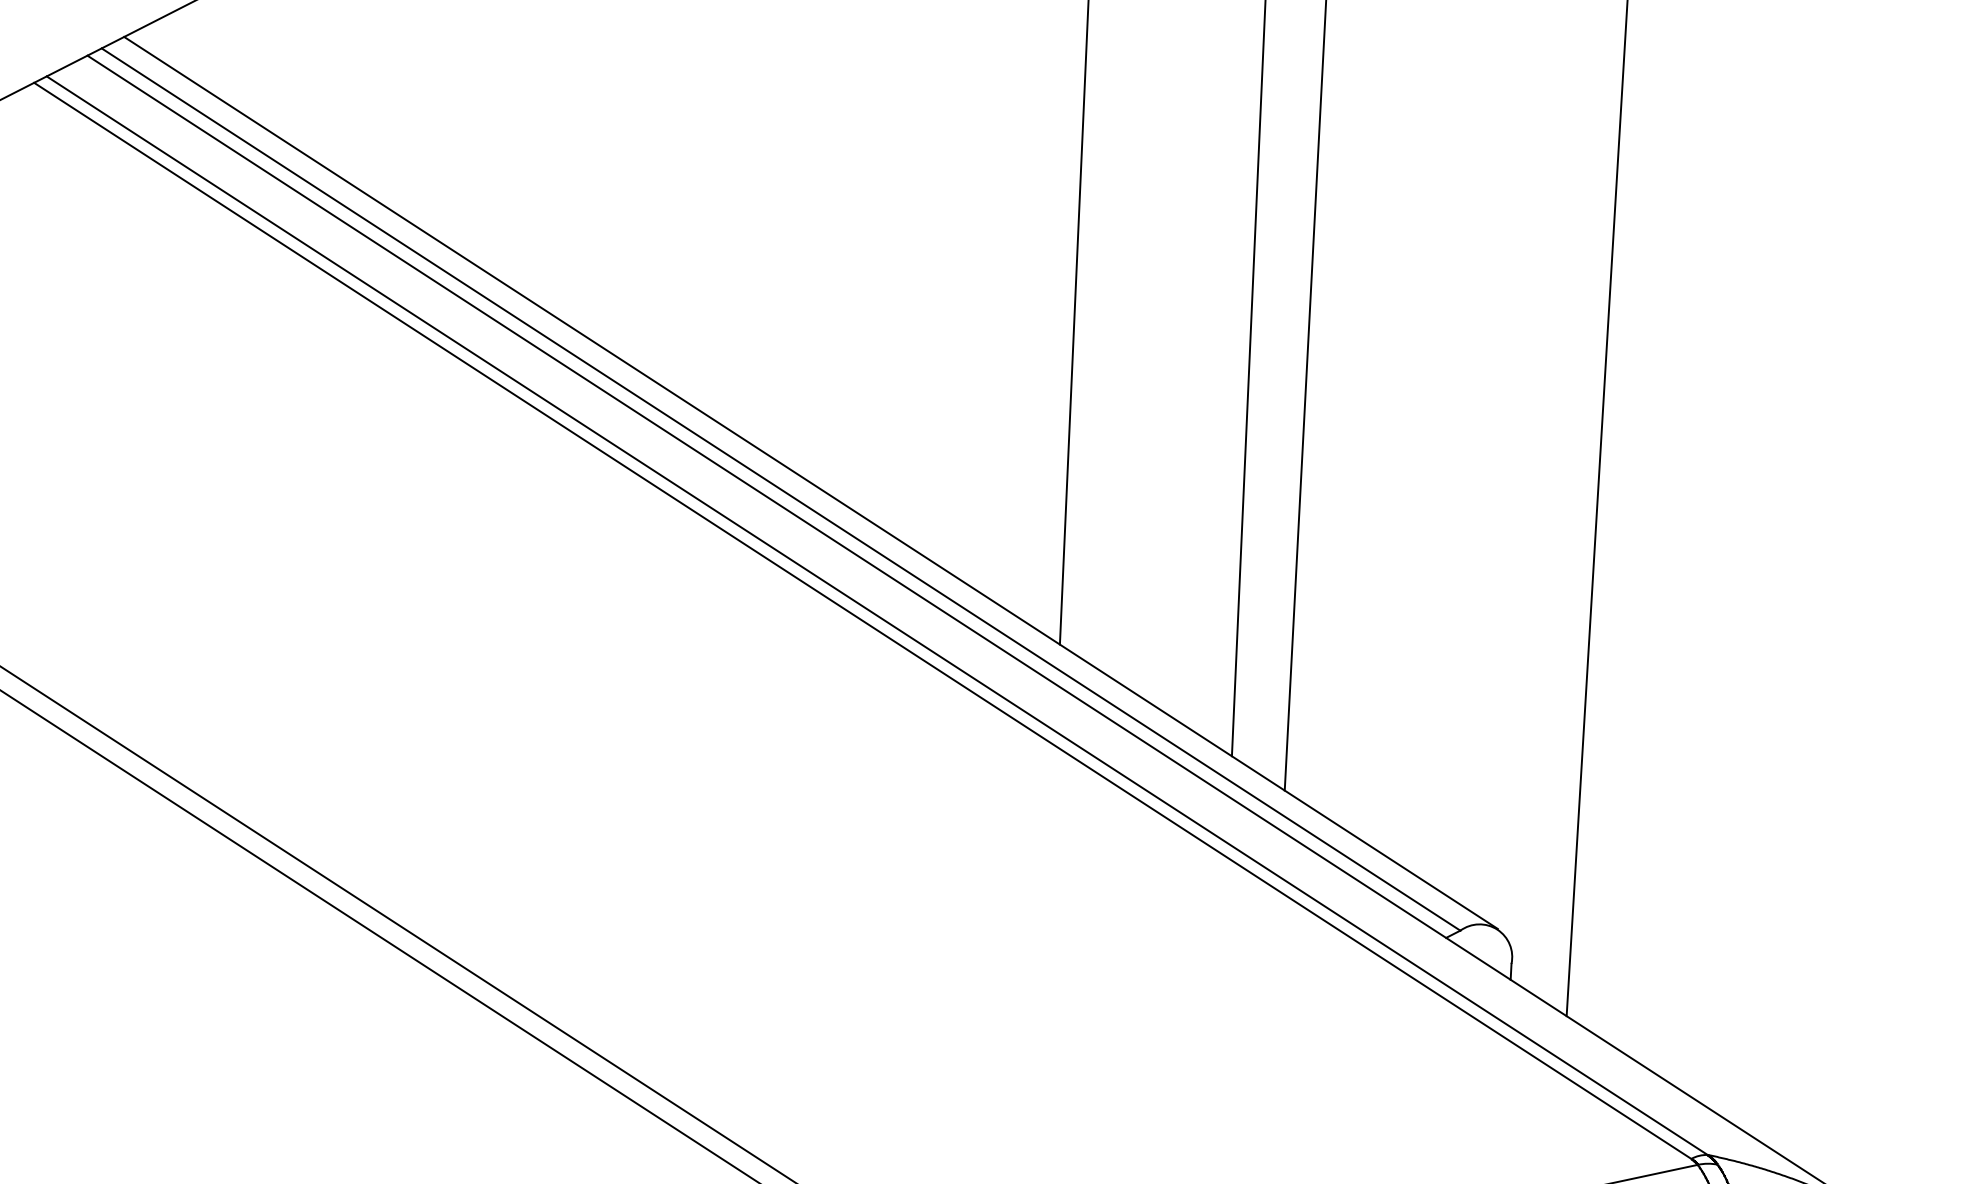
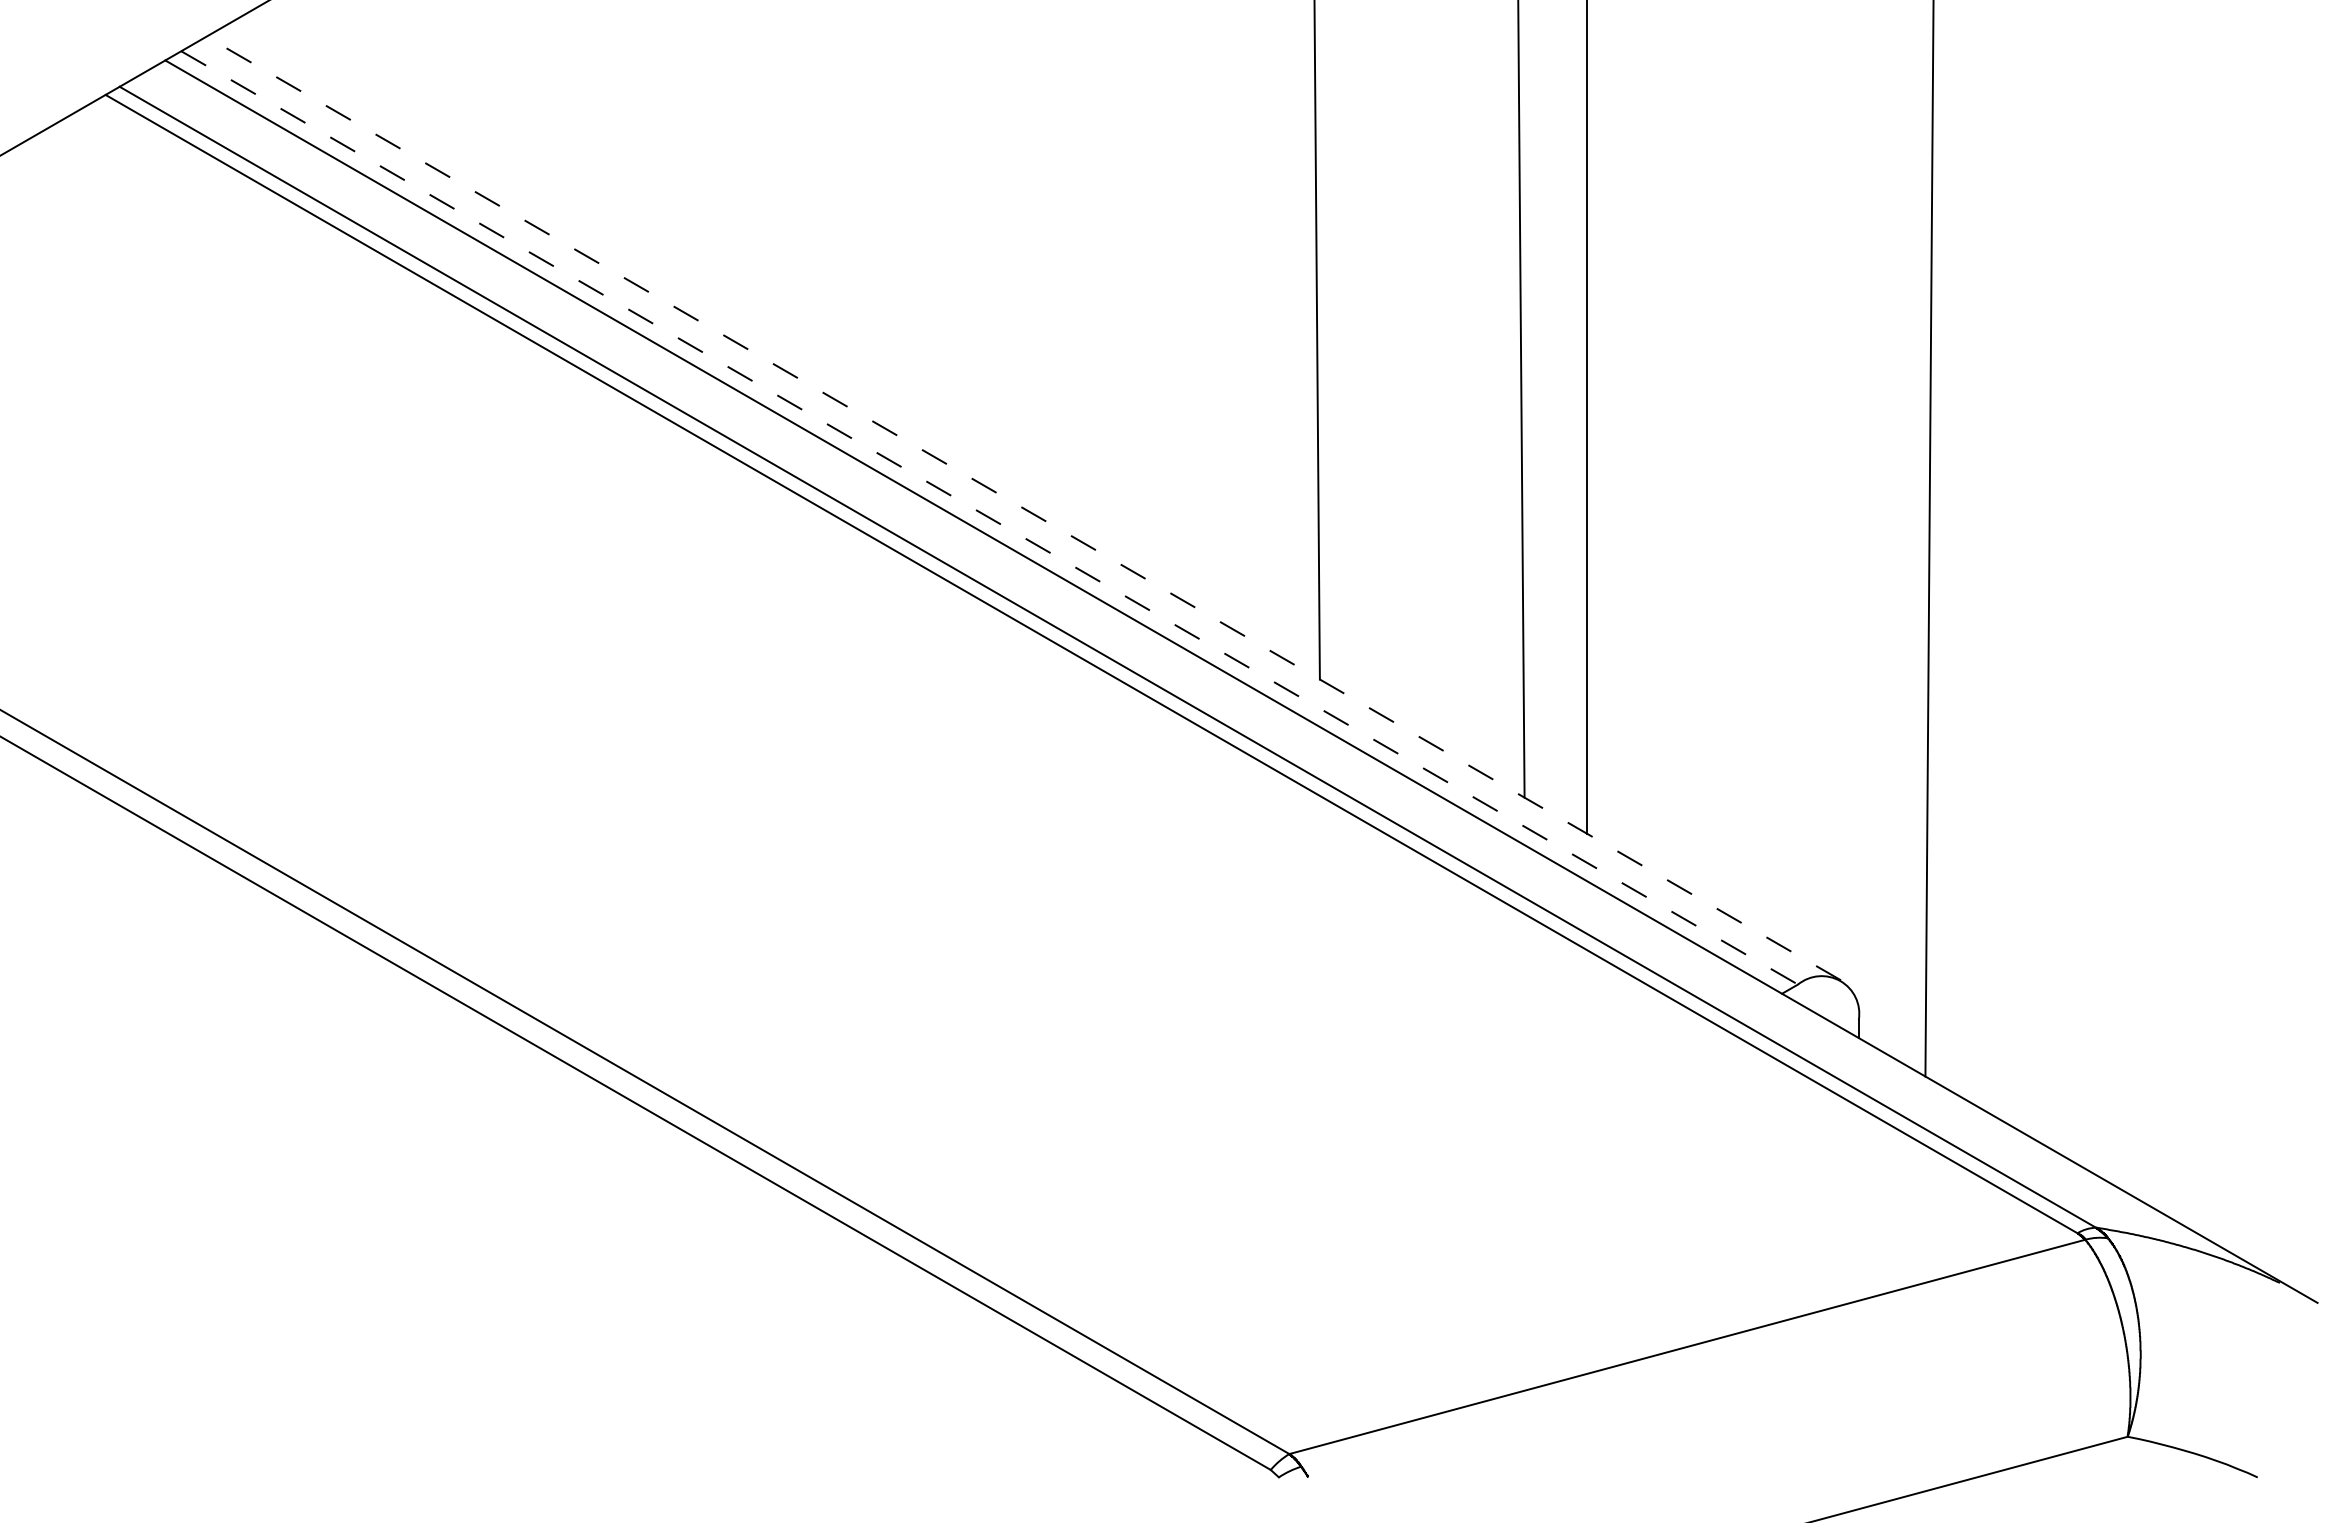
line: (810, 482) -> (1023, 508), solid -> dashed
line: (781, 490) -> (990, 518), solid -> dashed

